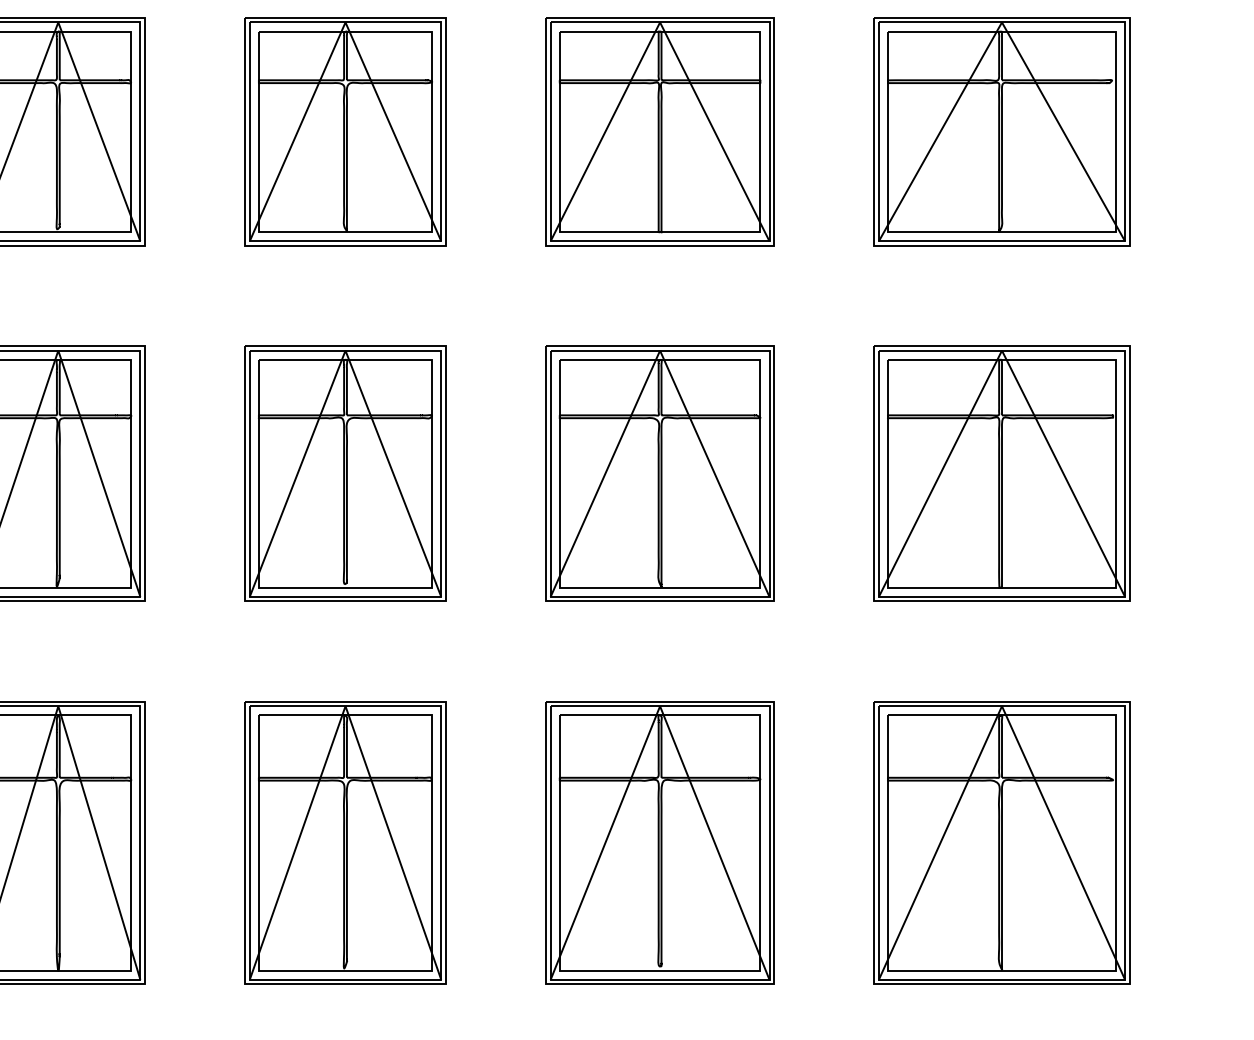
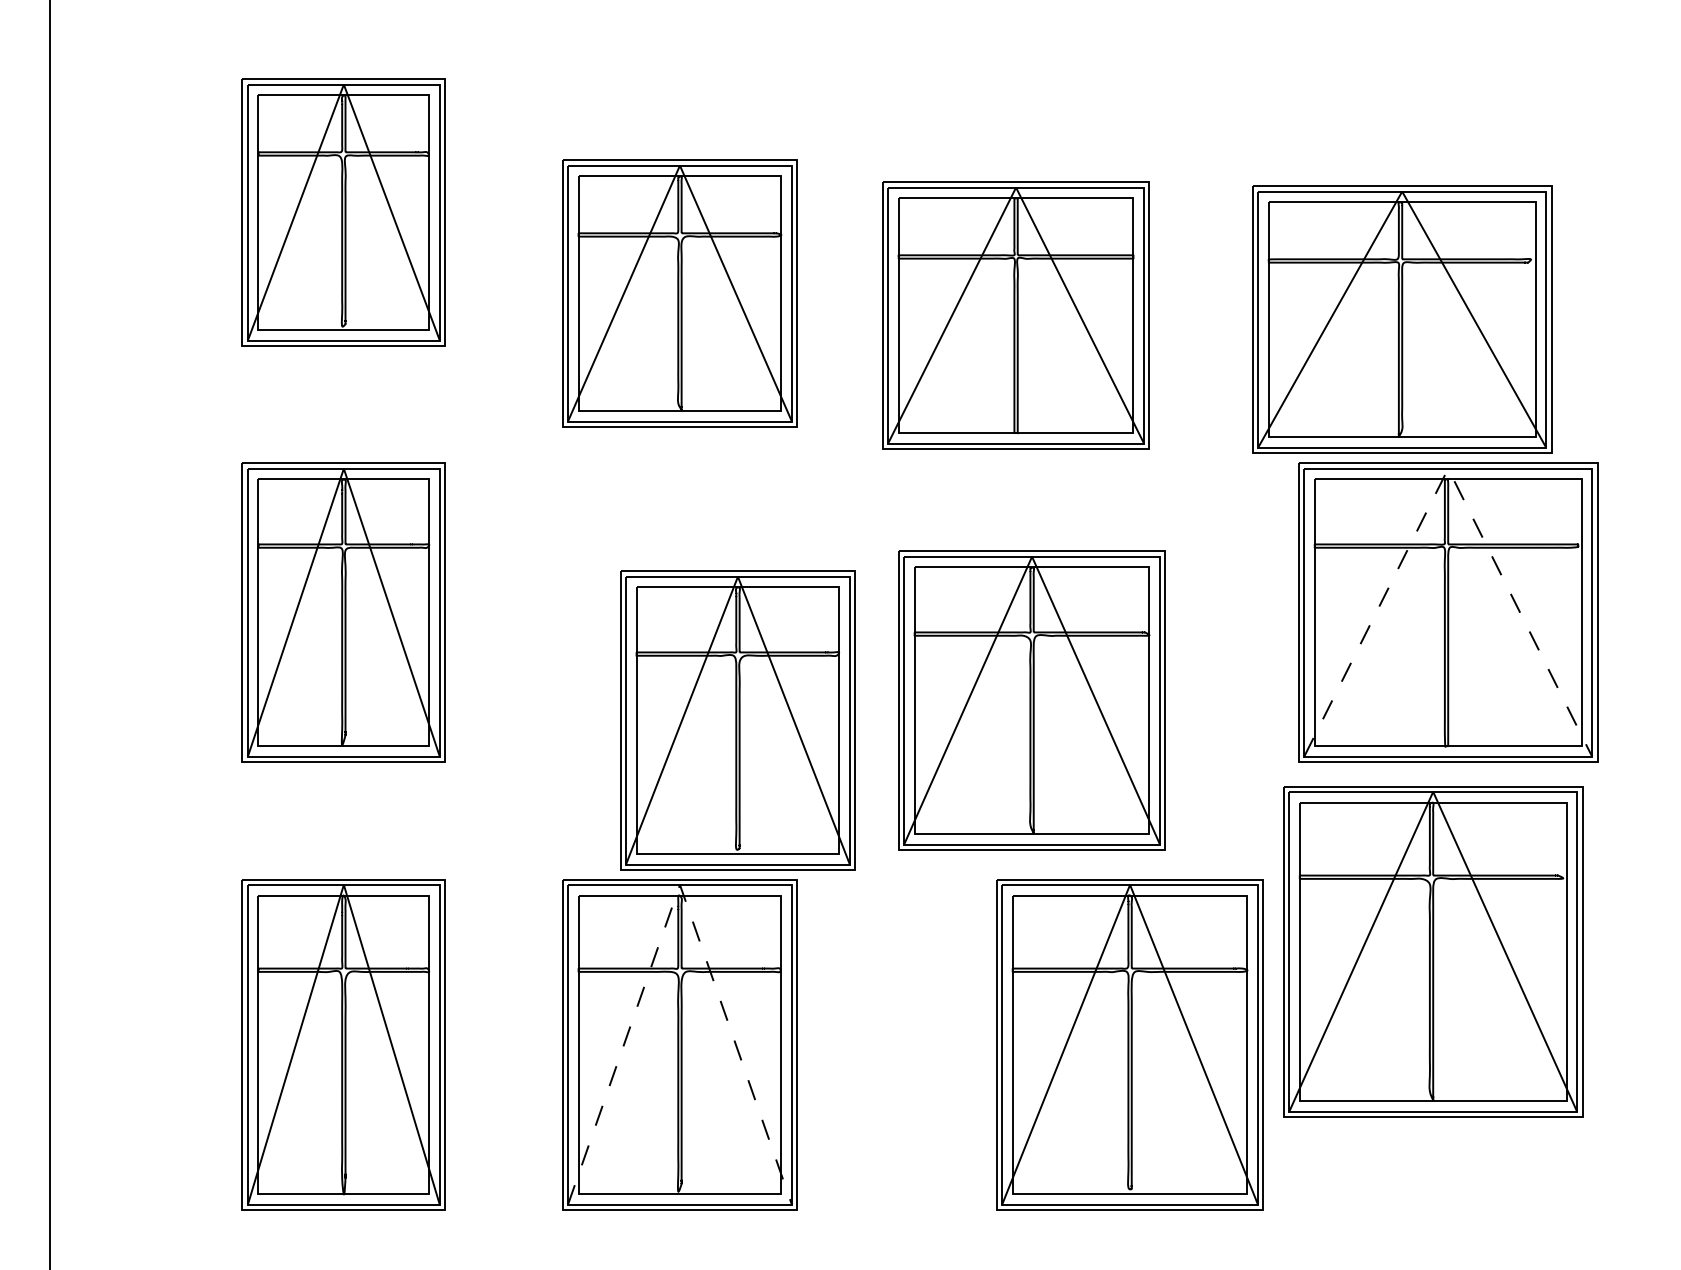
part: (345, 131) -> (679, 293), moved
part: (659, 131) -> (1015, 315), moved
part: (1002, 131) -> (1402, 319), moved
line: (1002, 350) -> (1448, 468), solid -> dashed
part: (345, 473) -> (737, 720), moved
part: (659, 473) -> (1031, 700), moved
line: (345, 705) -> (679, 884), solid -> dashed
part: (659, 842) -> (1129, 1044), moved
part: (1002, 842) -> (1433, 951), moved

